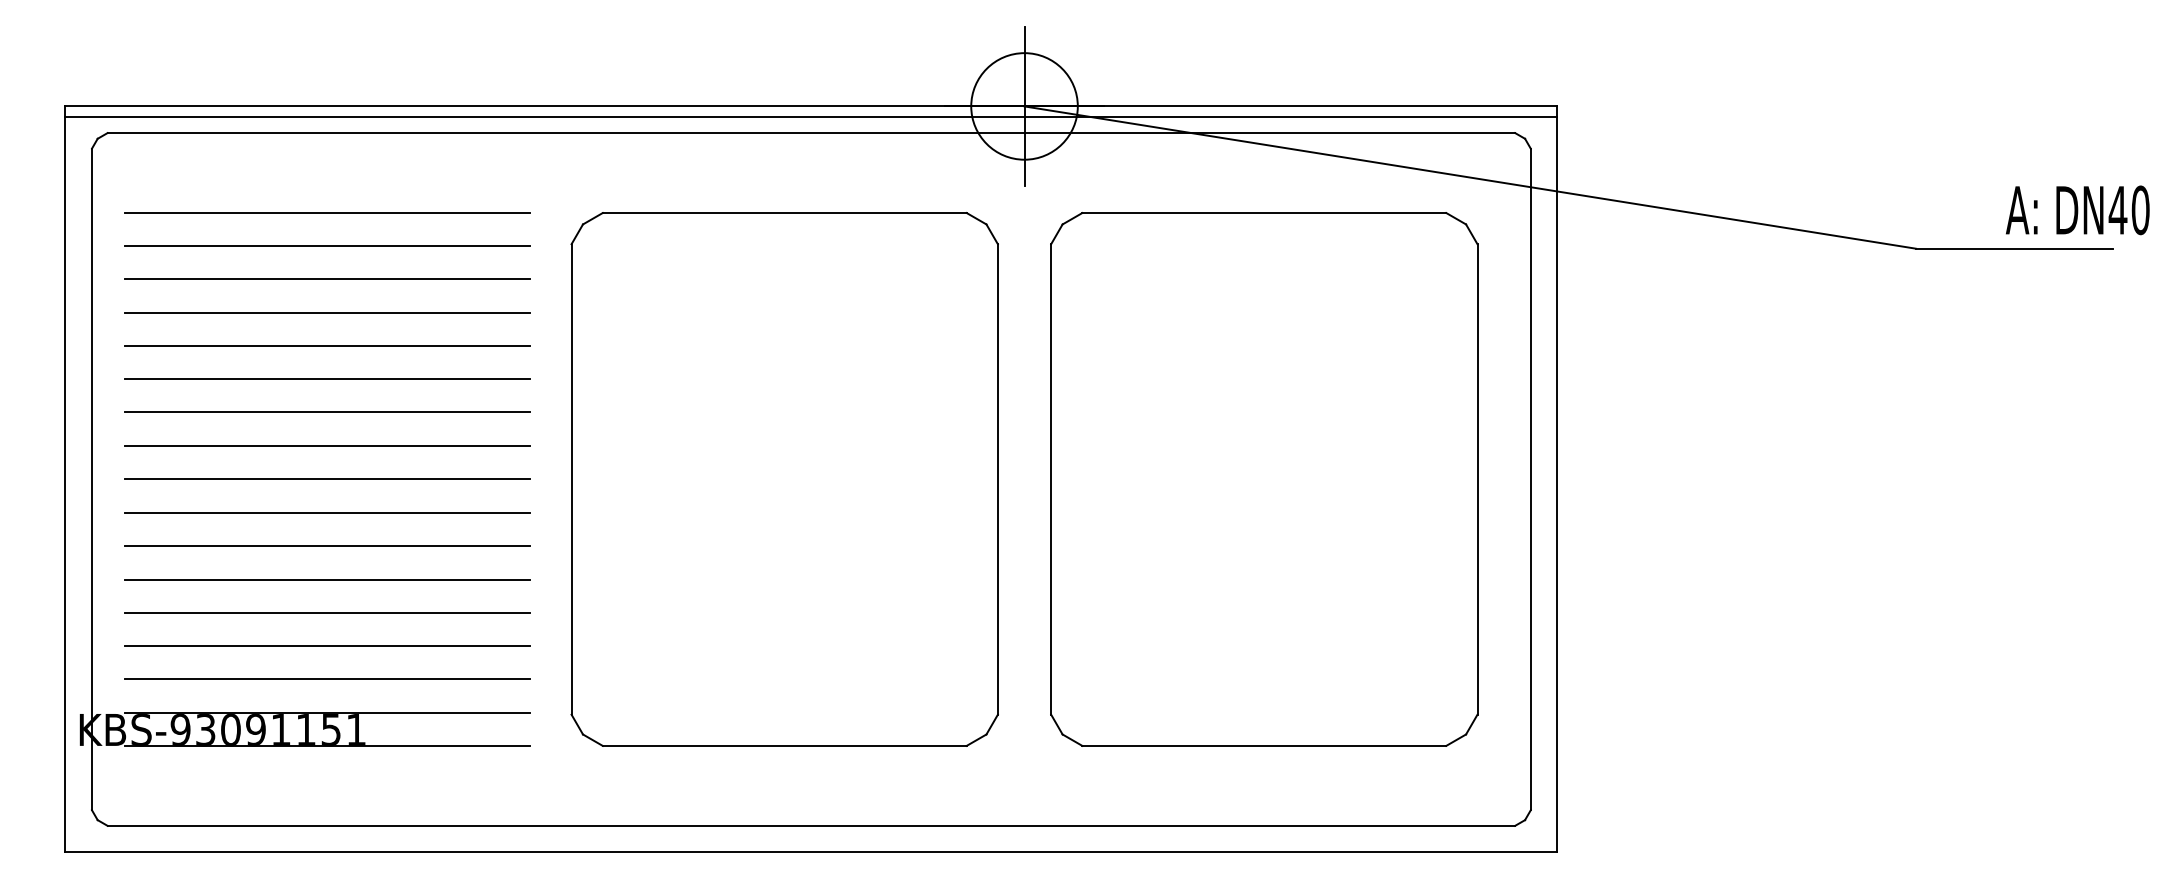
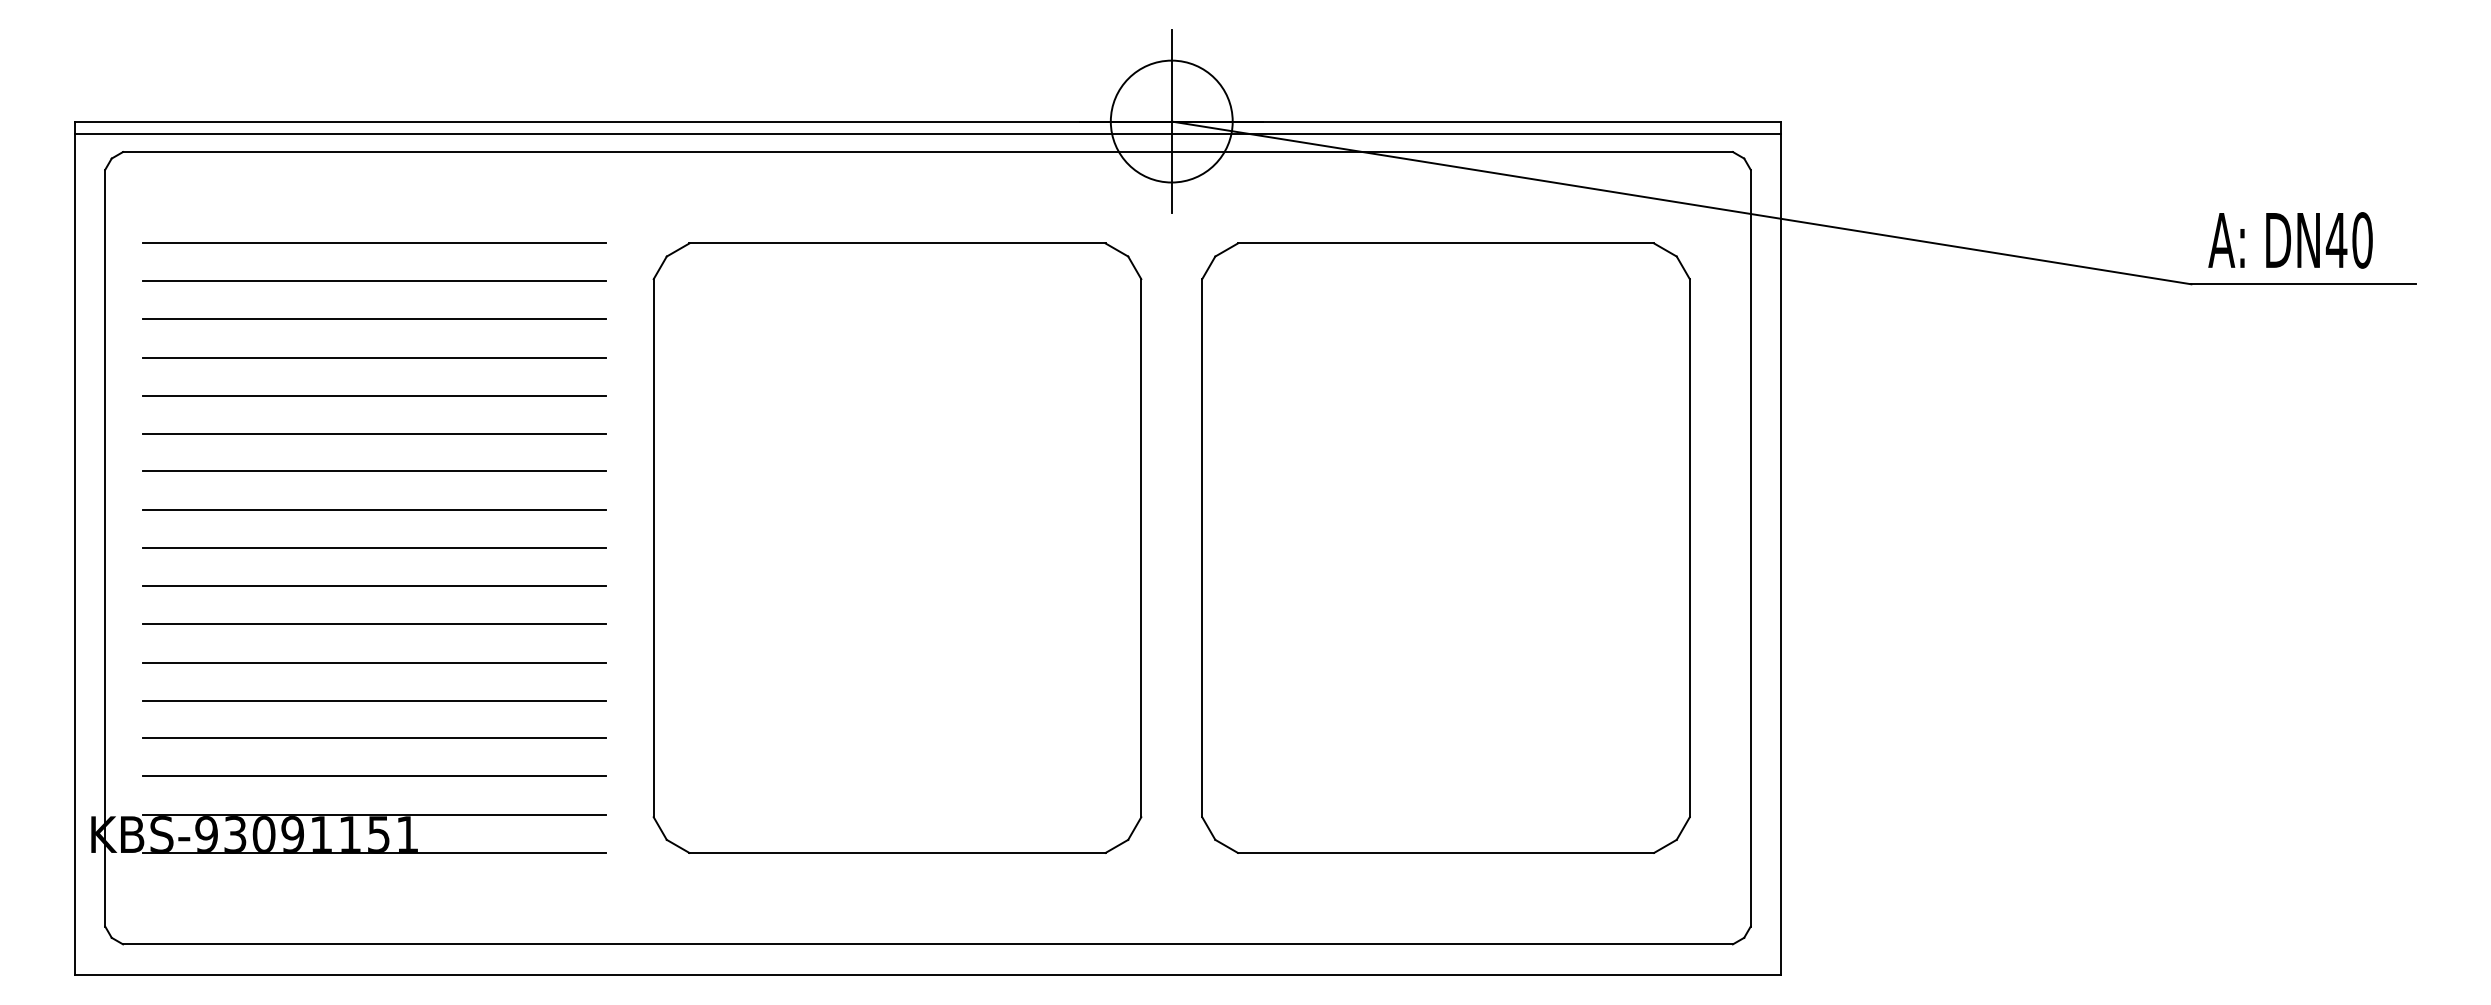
text: (2077, 210) -> (2290, 240), moved

